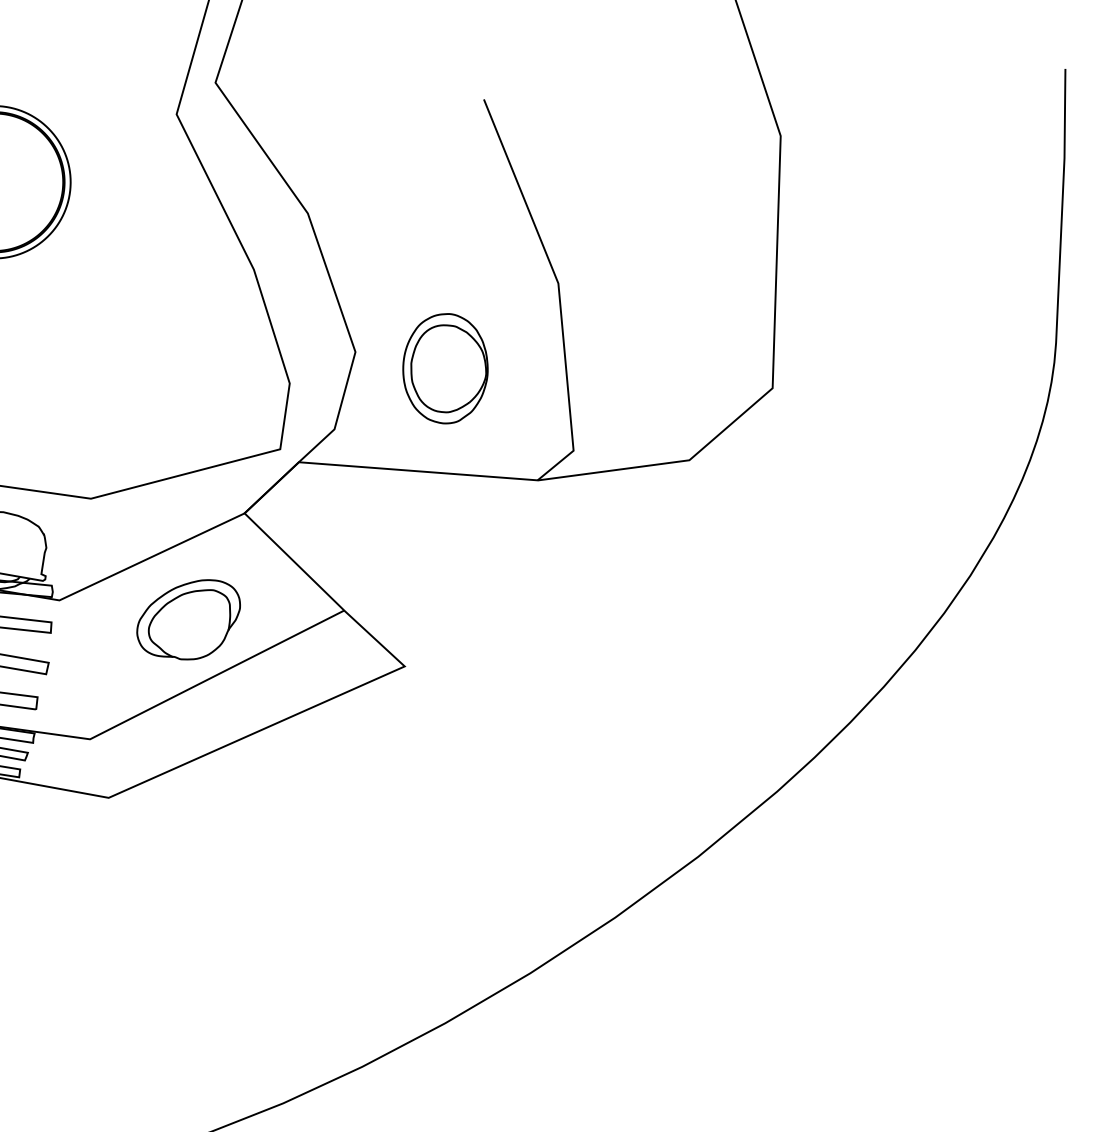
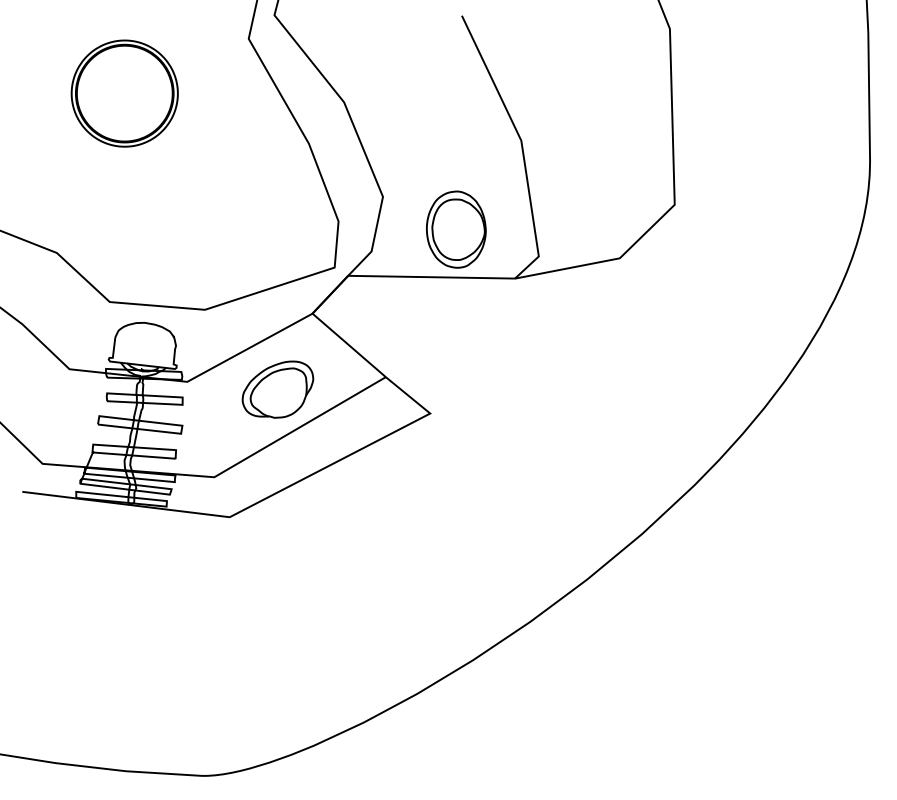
part: (445, 368) -> (456, 229), moved

